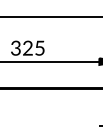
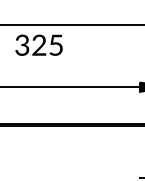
text: (27, 47) -> (38, 44), moved

